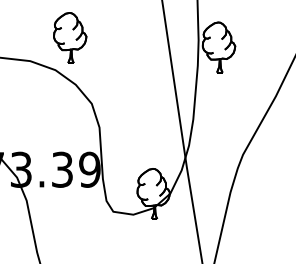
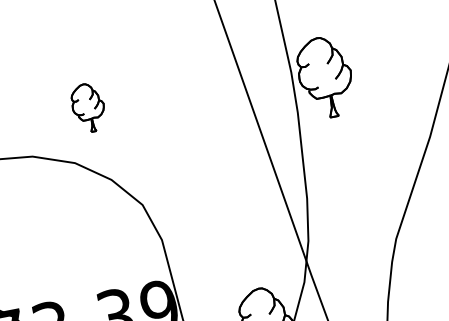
part: (70, 37) -> (88, 107), size x0.6

